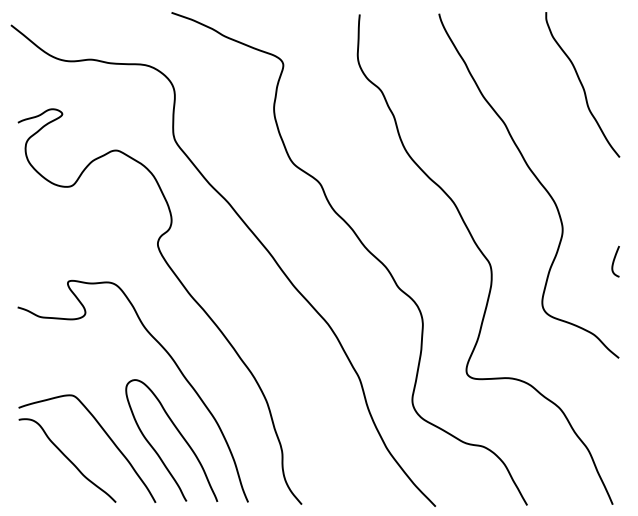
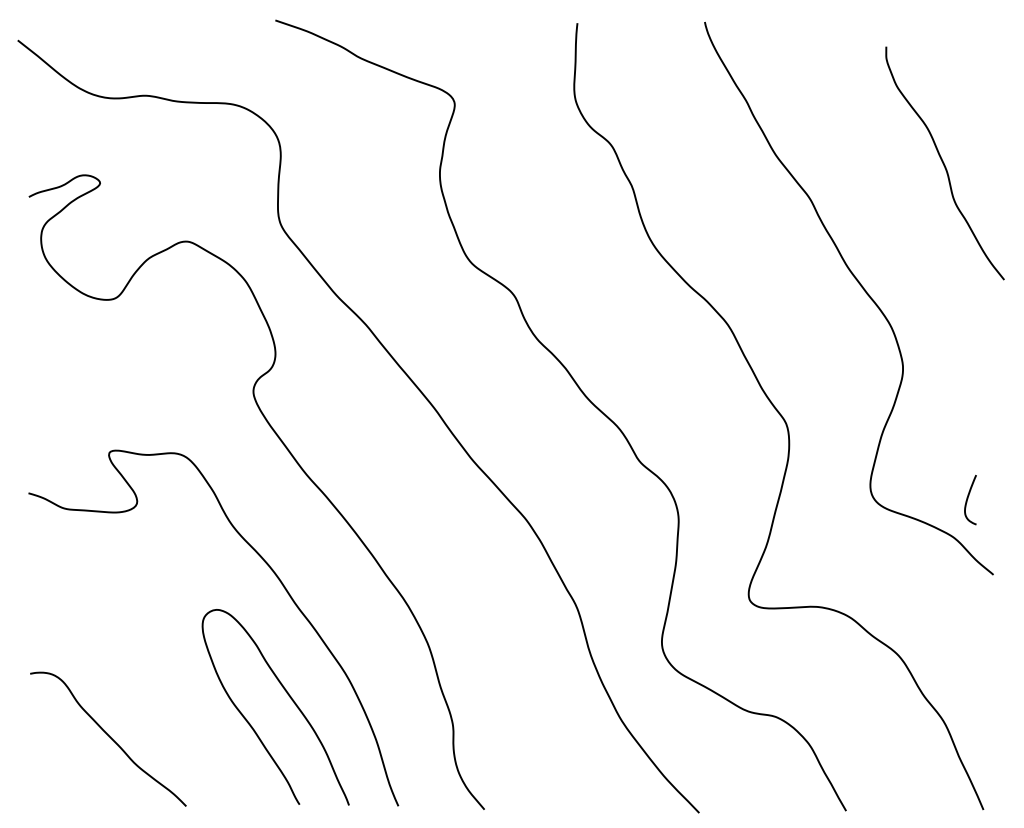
curve: (582, 84) -> (944, 162), moved
curve: (614, 261) -> (968, 499), moved
curve: (106, 435) -> (171, 698), removed

